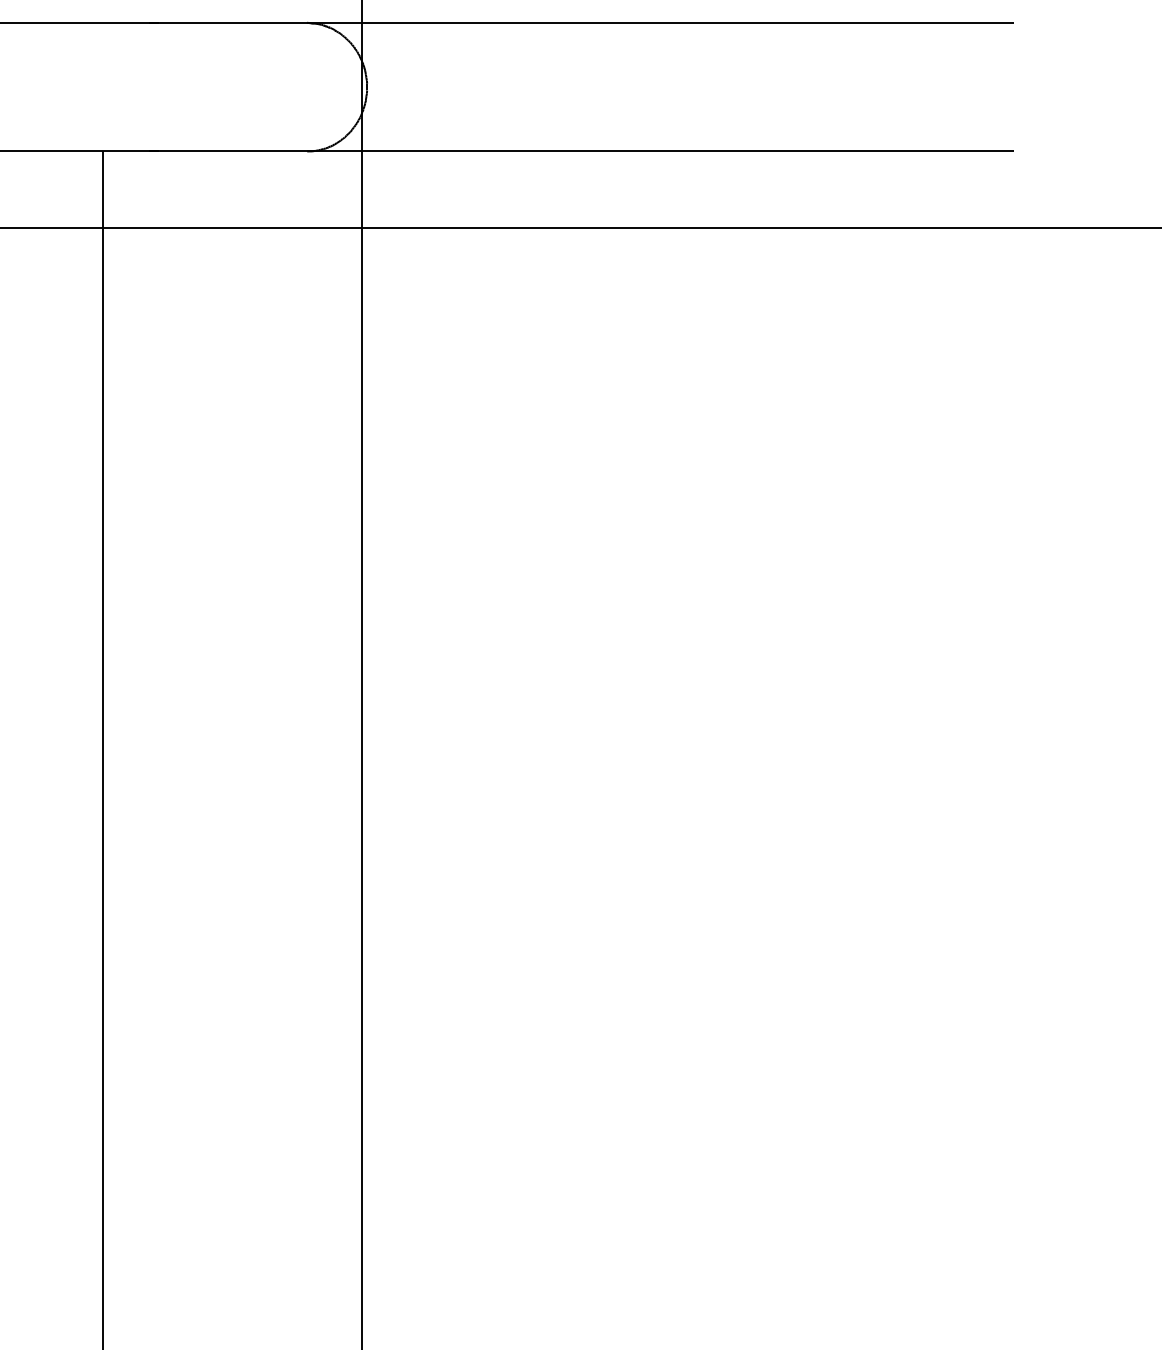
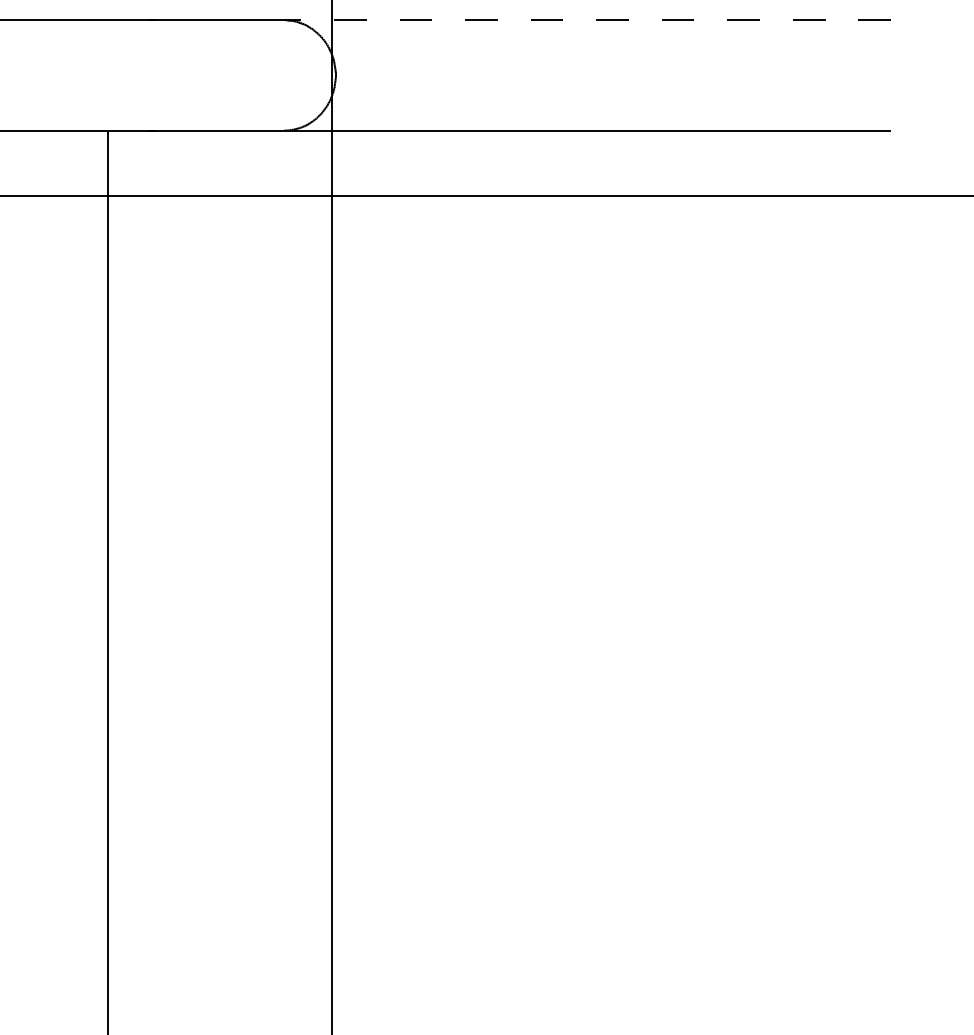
line: (659, 22) -> (586, 19), solid -> dashed

